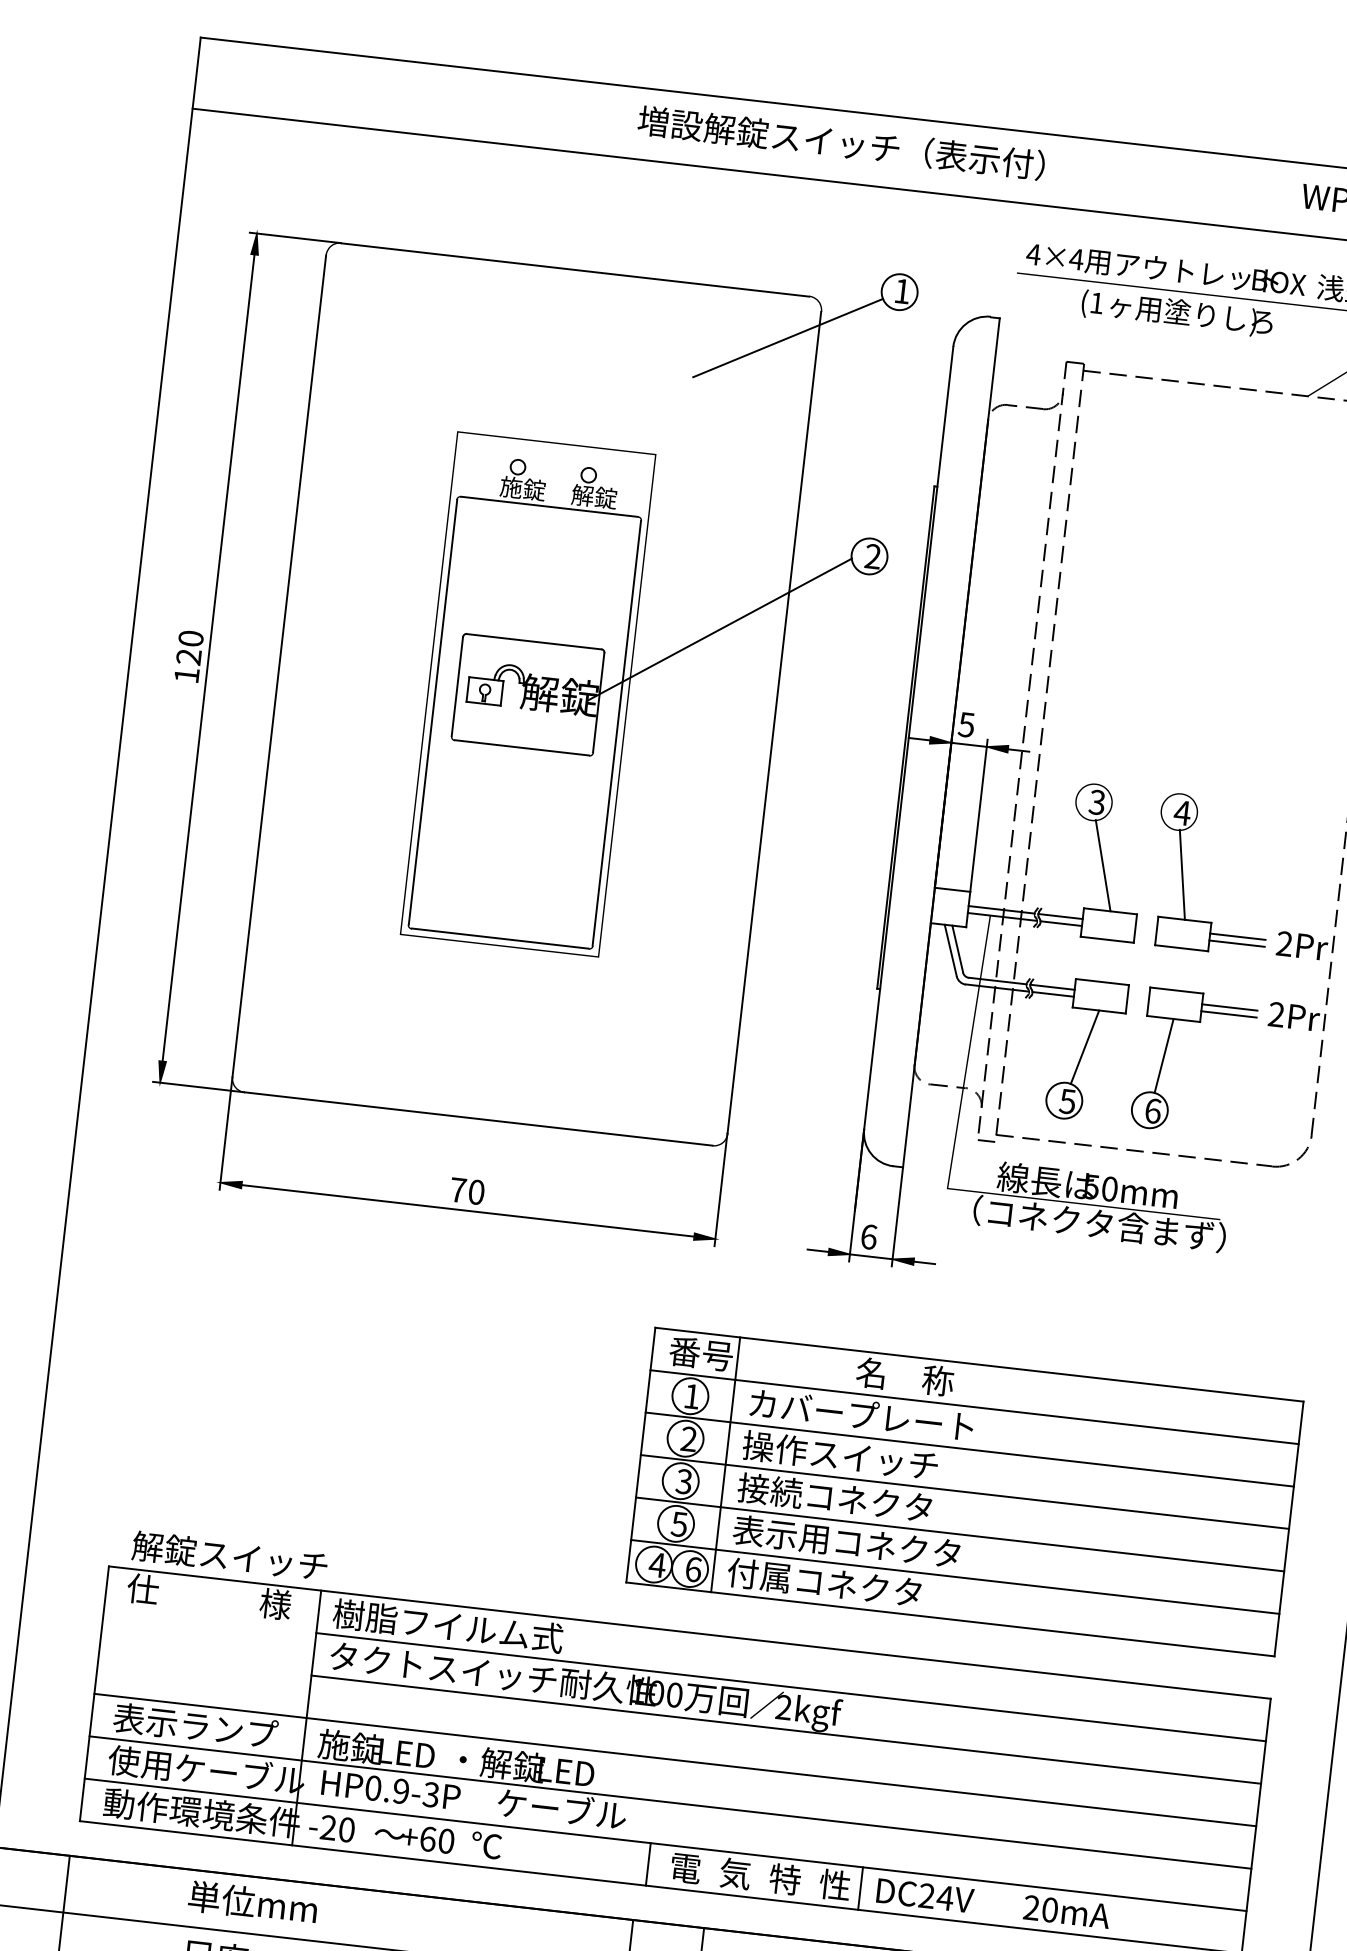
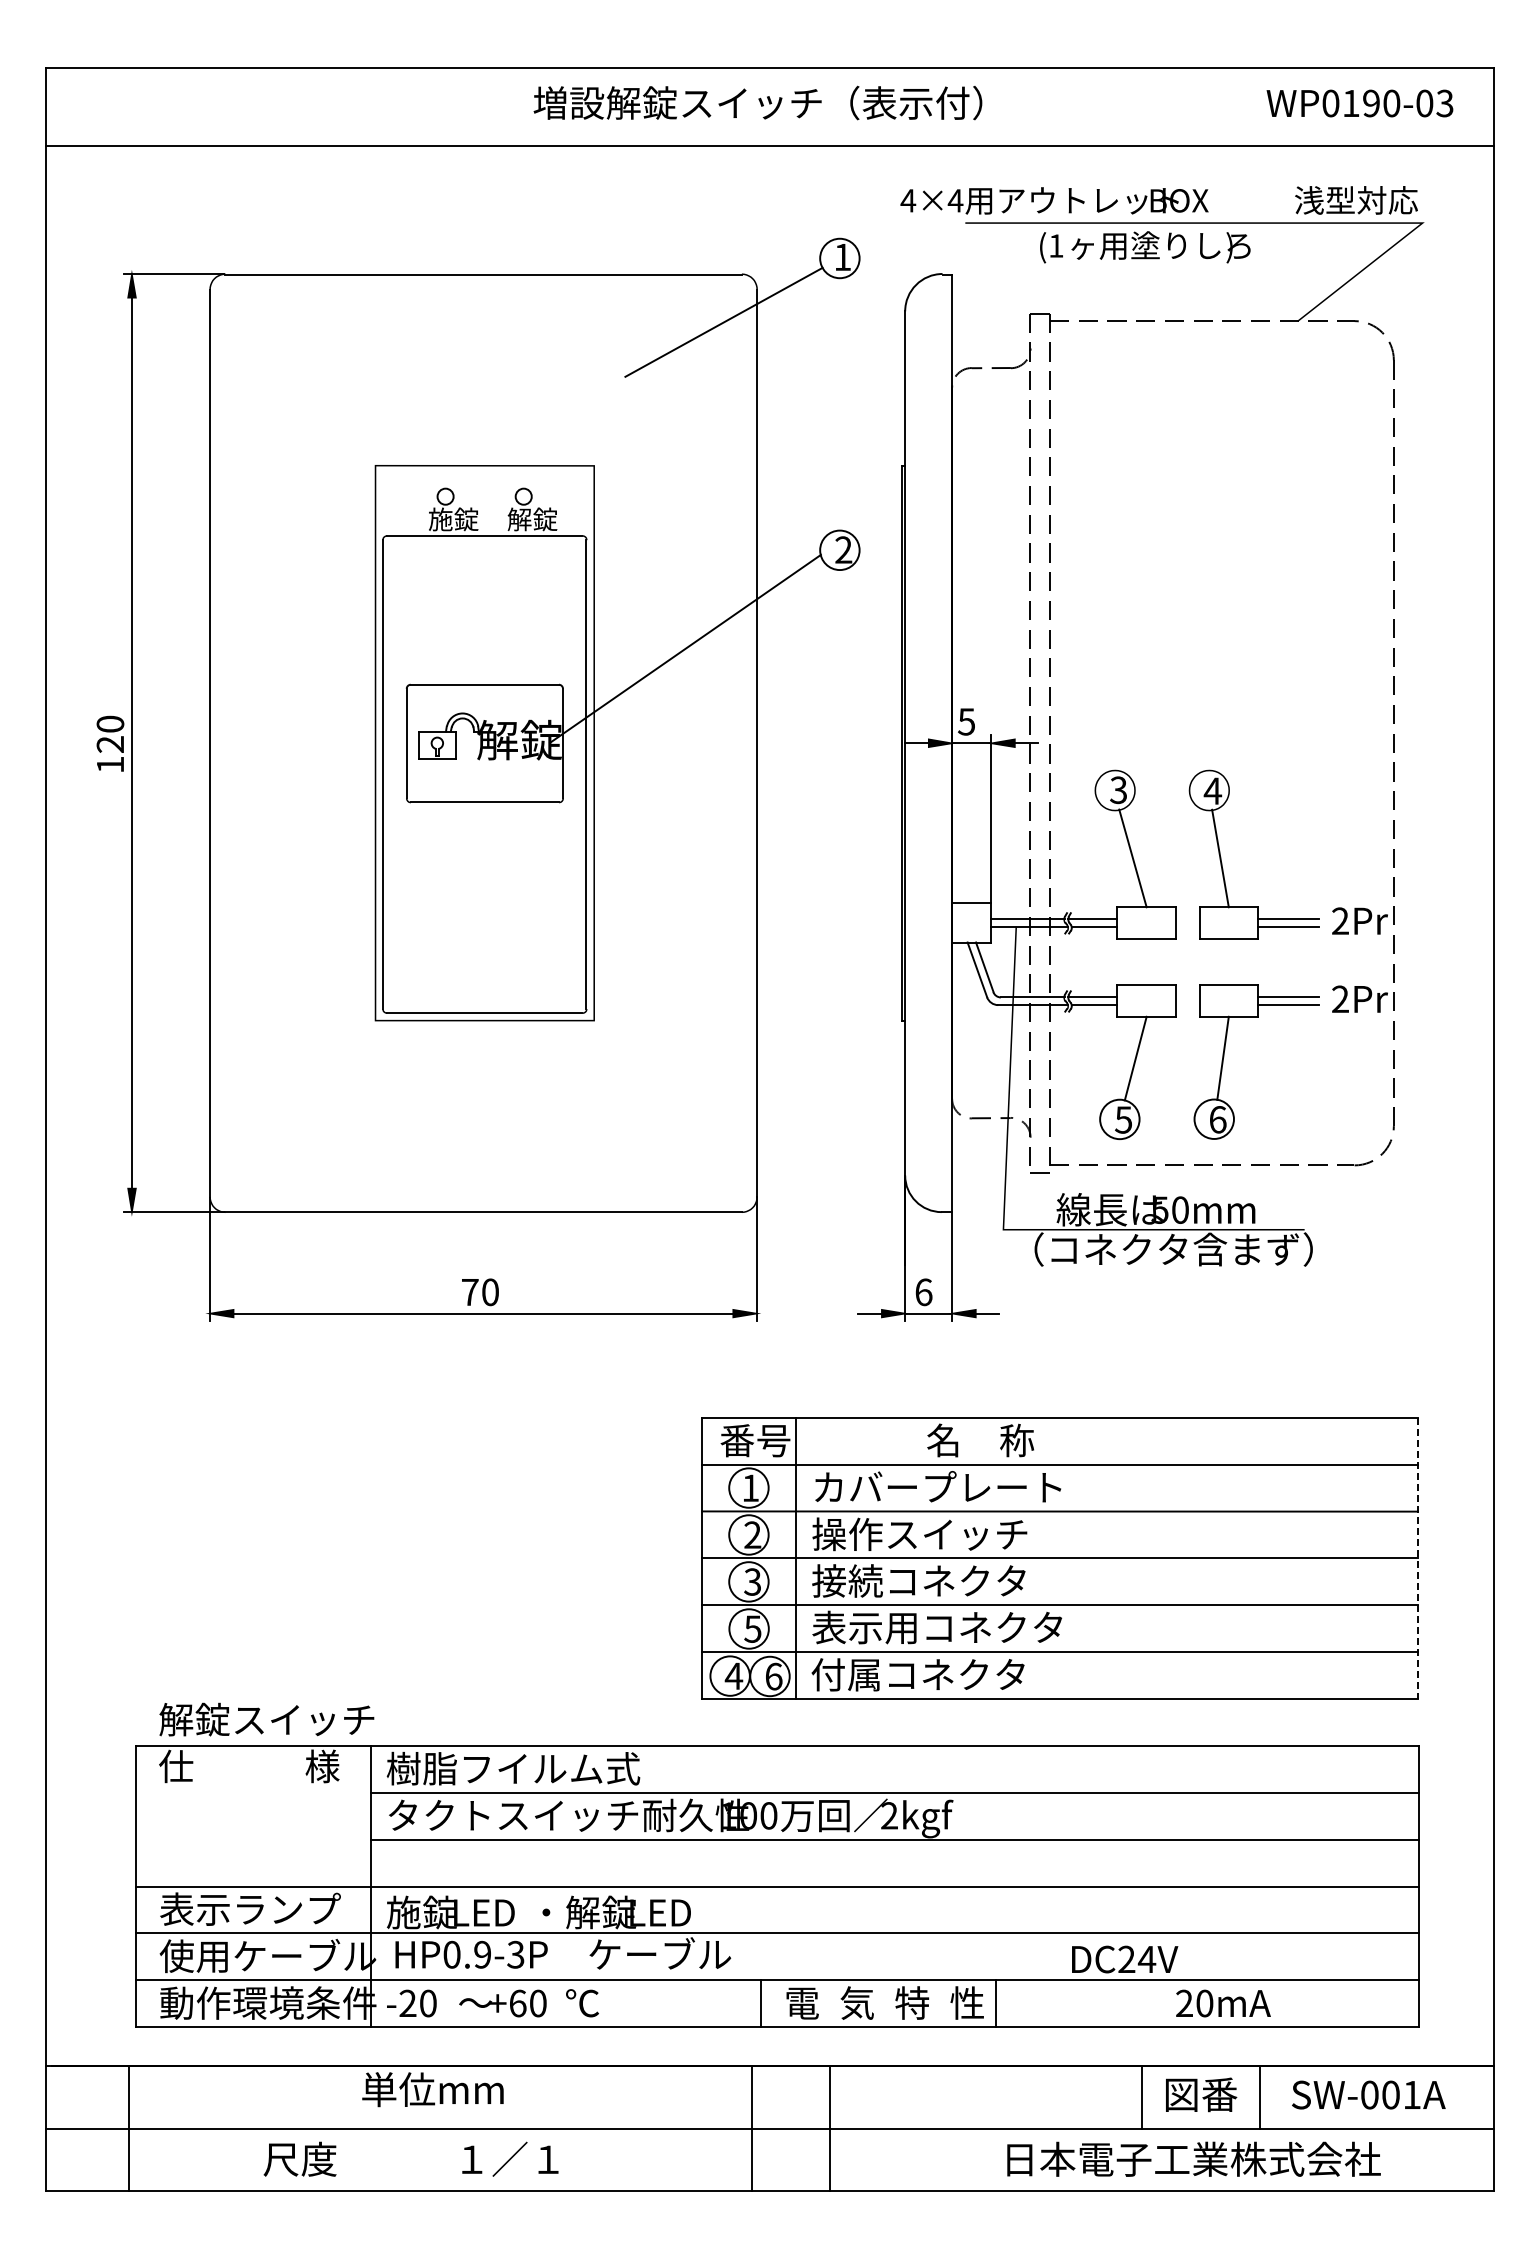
text: (1166, 269) -> (1054, 200), moved
line: (1289, 1529) -> (1418, 1558), solid -> dashed
text: (925, 1895) -> (1125, 1959), moved
text: (252, 1902) -> (432, 2089), moved

